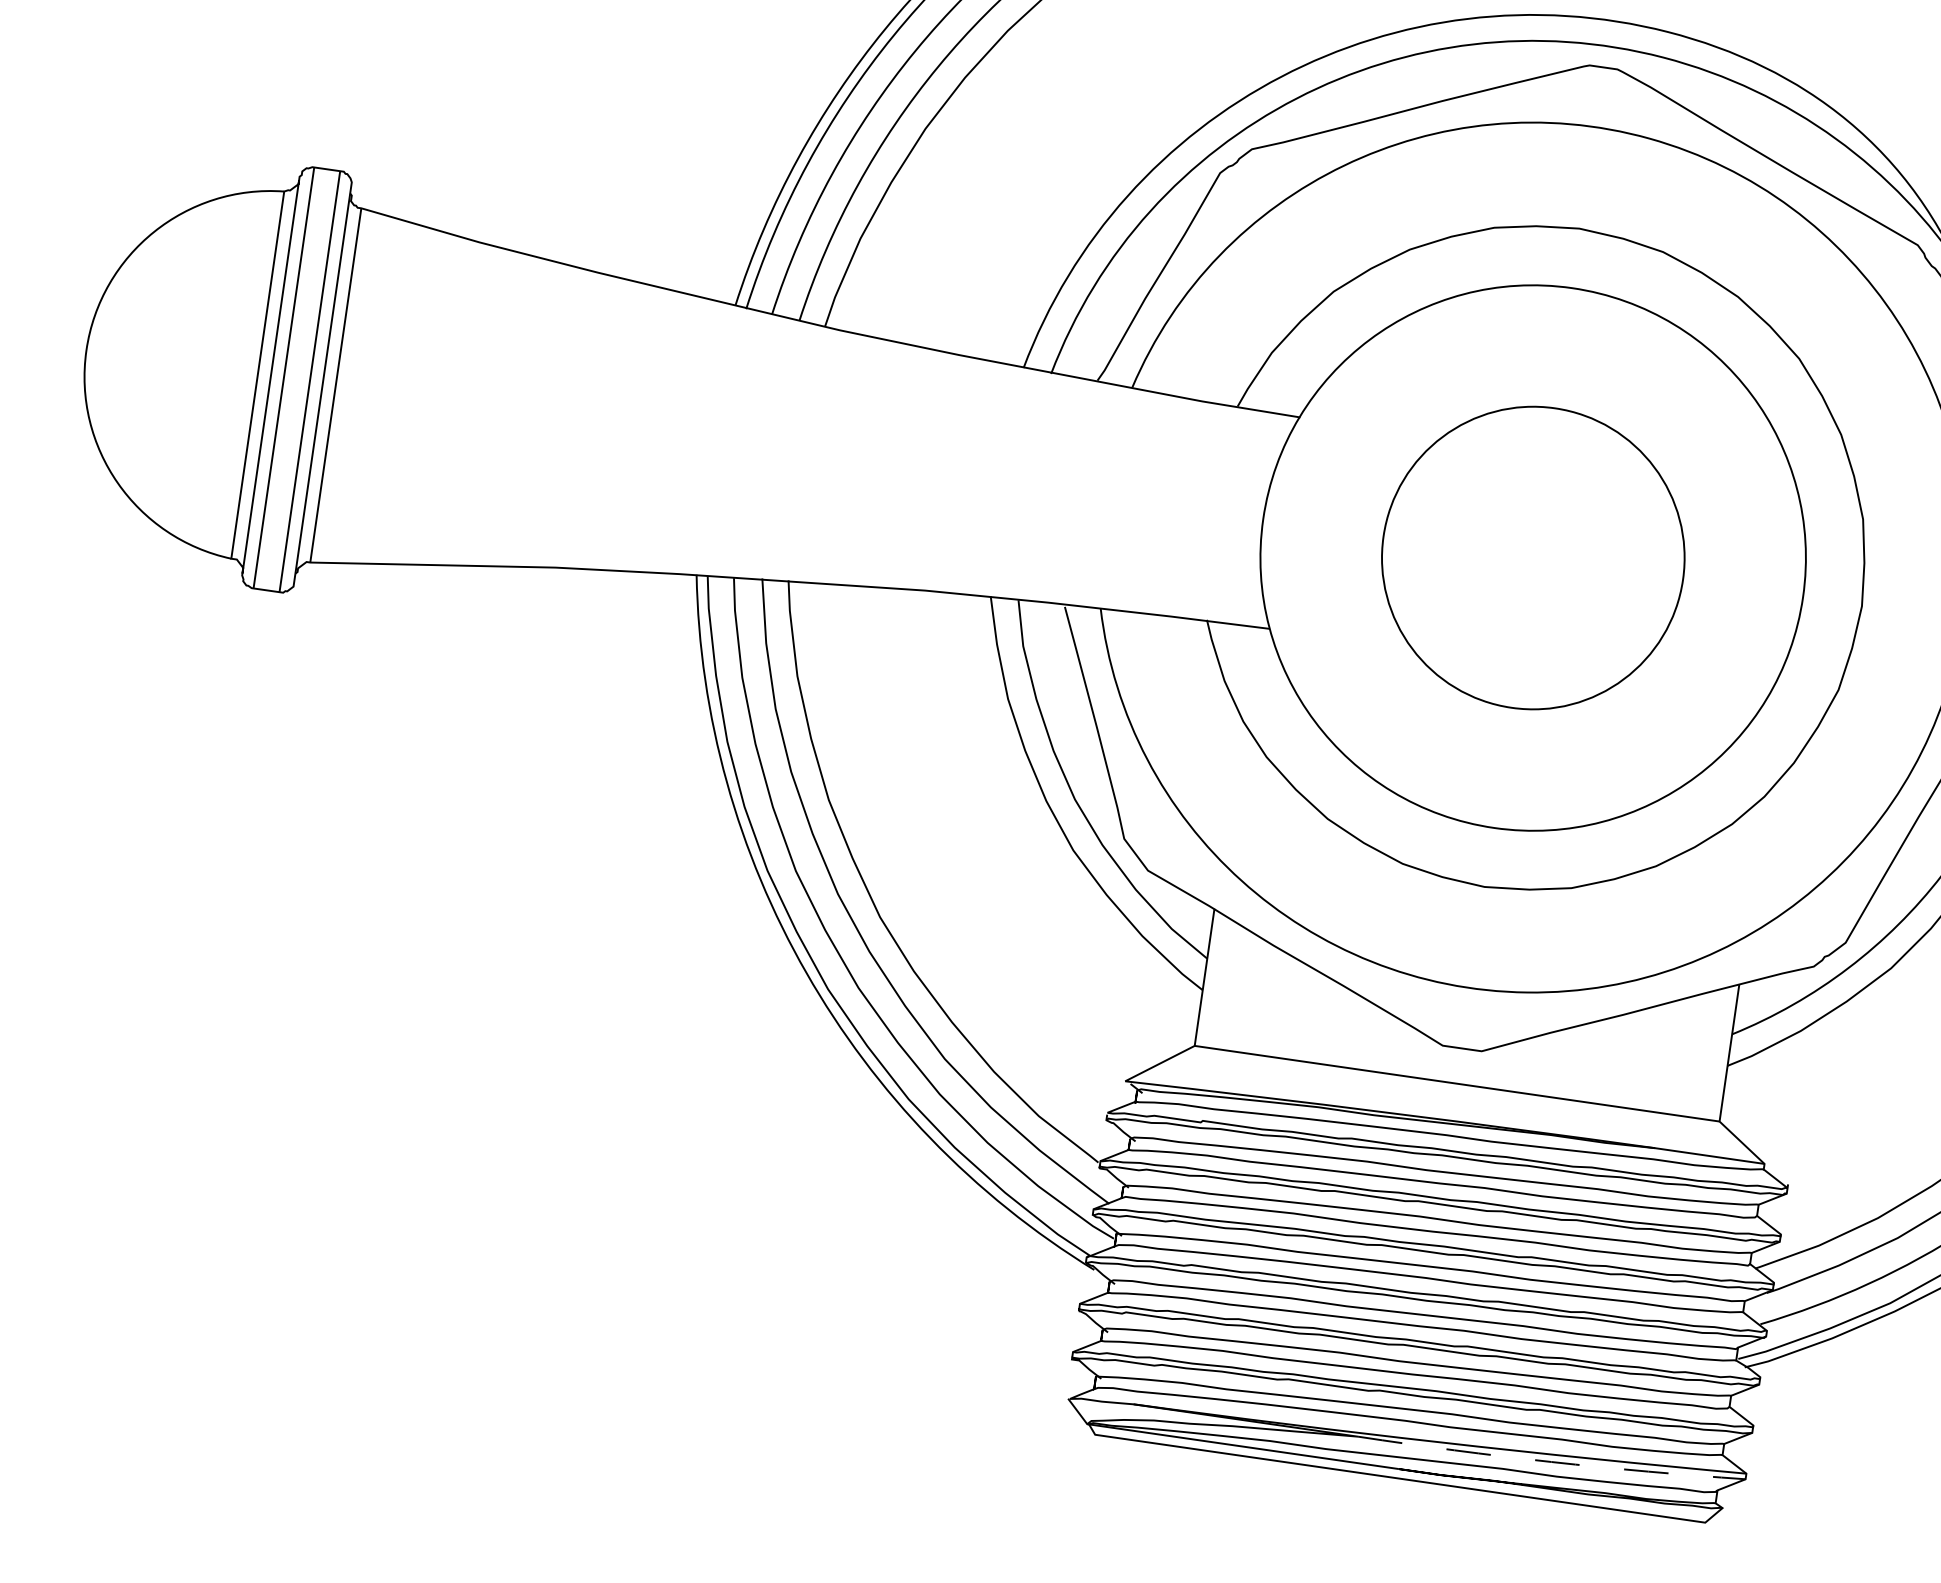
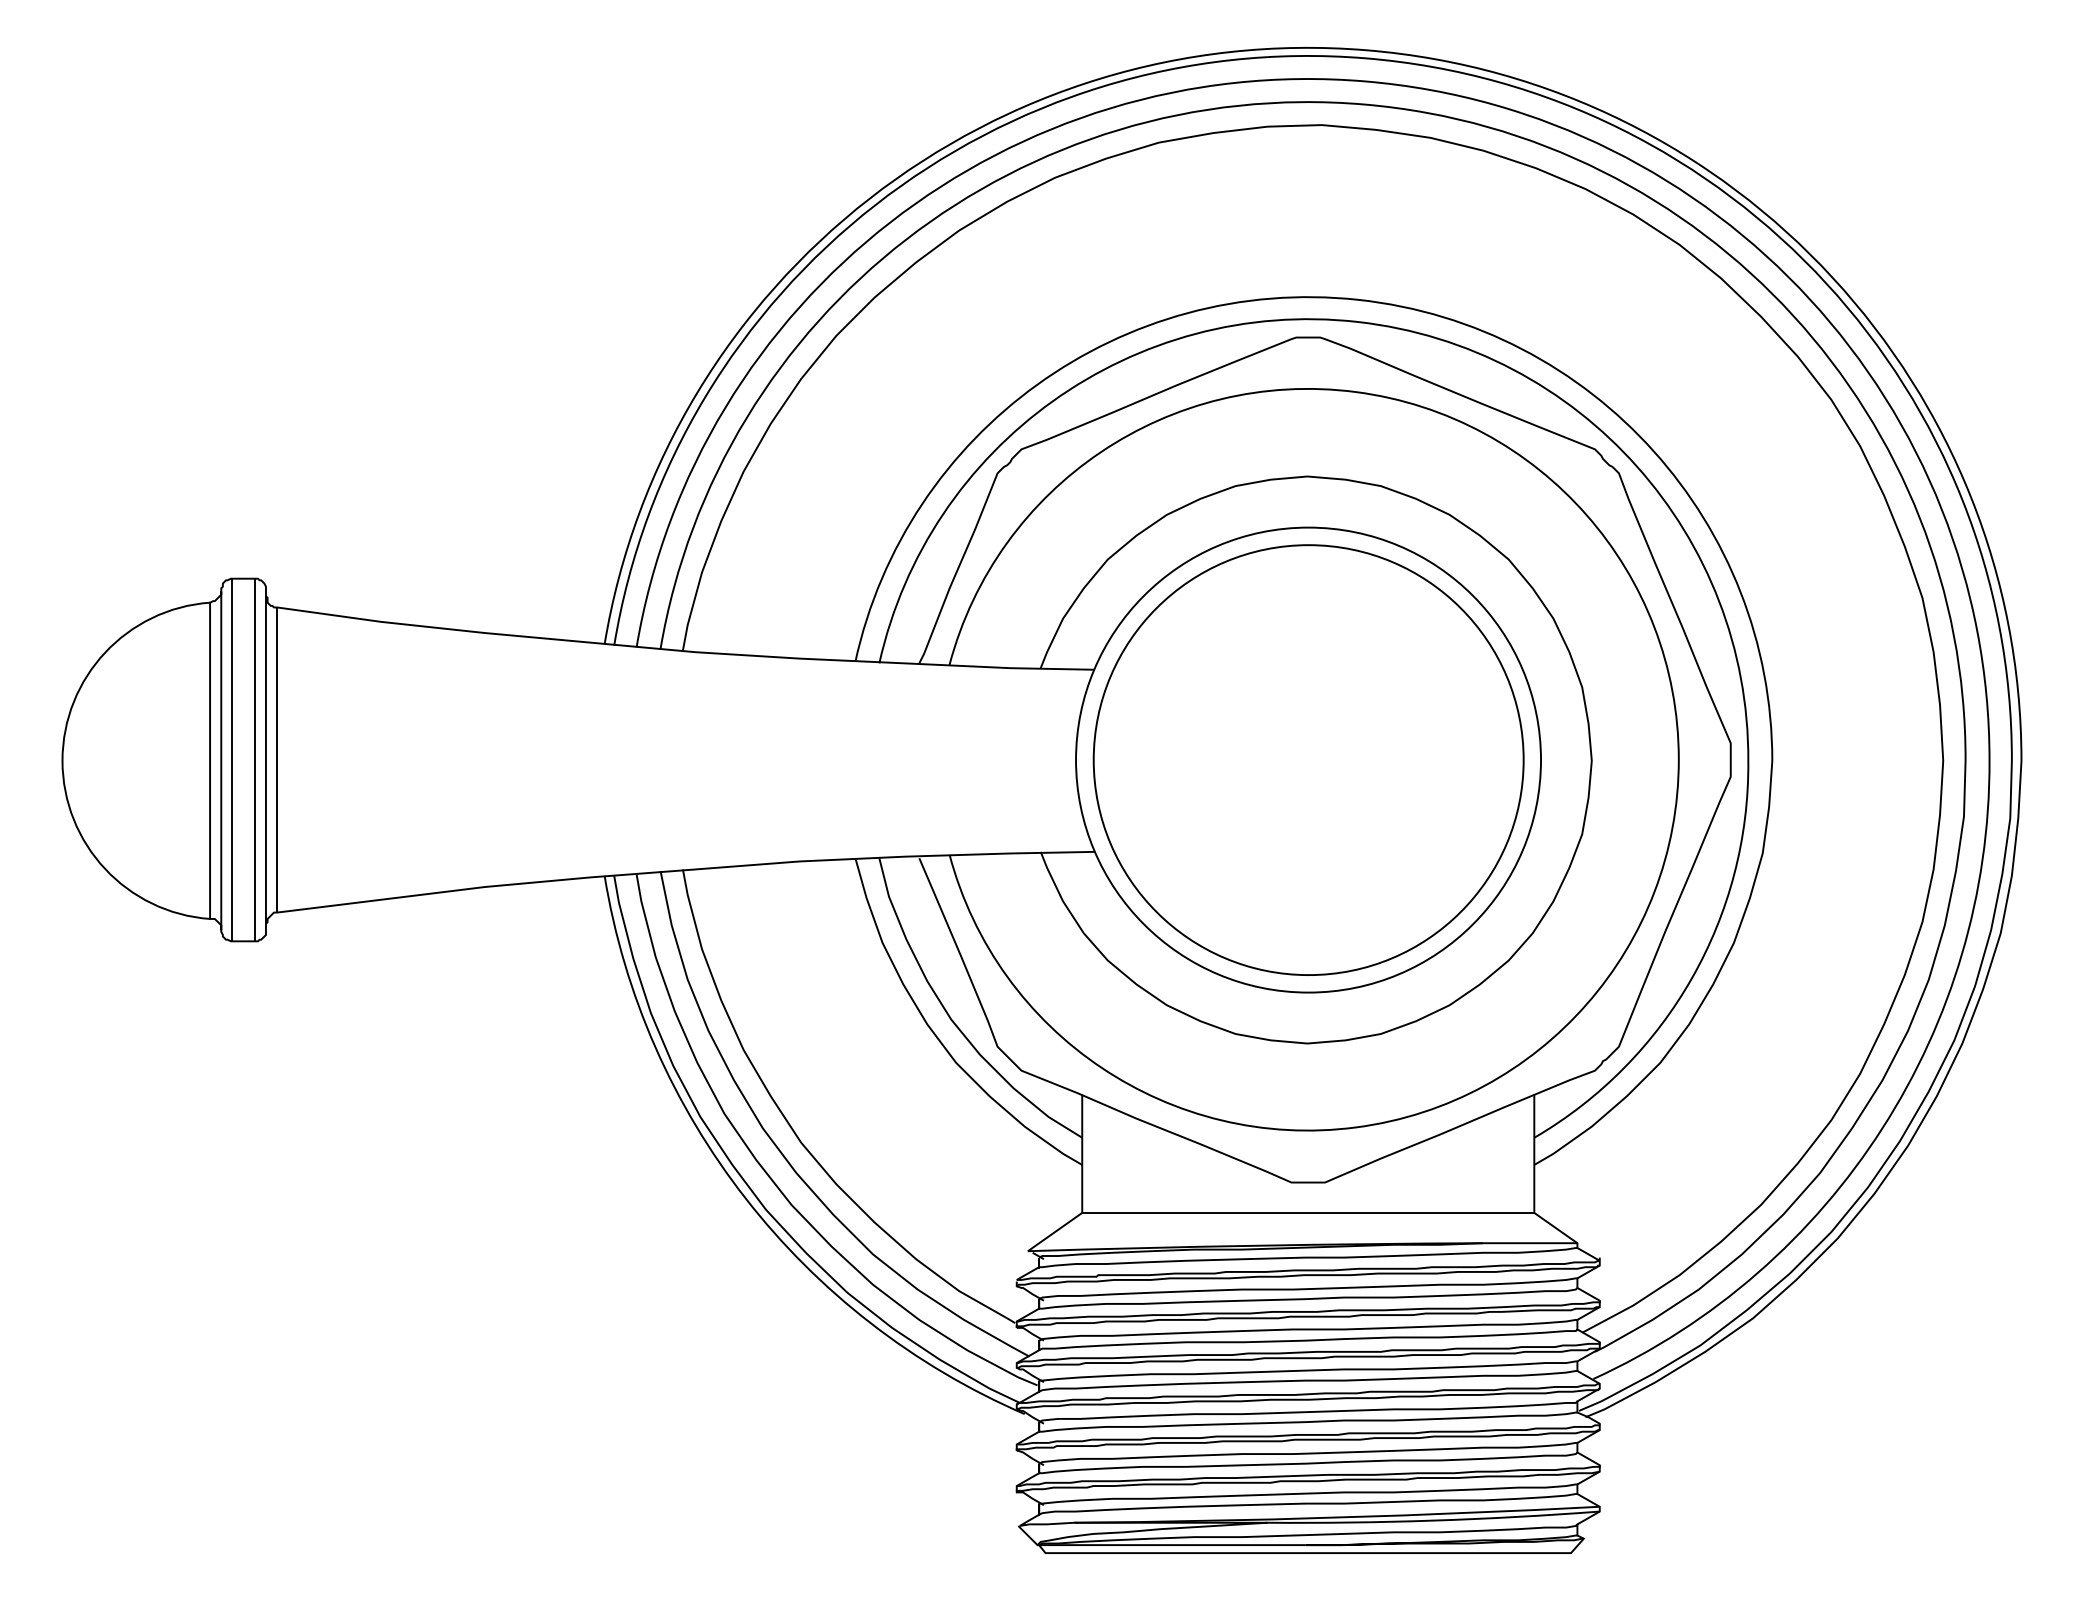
circle: (1533, 557) -> (1308, 759), size x1.67
arc: (1551, 1461) -> (1433, 1520), dashed -> solid

